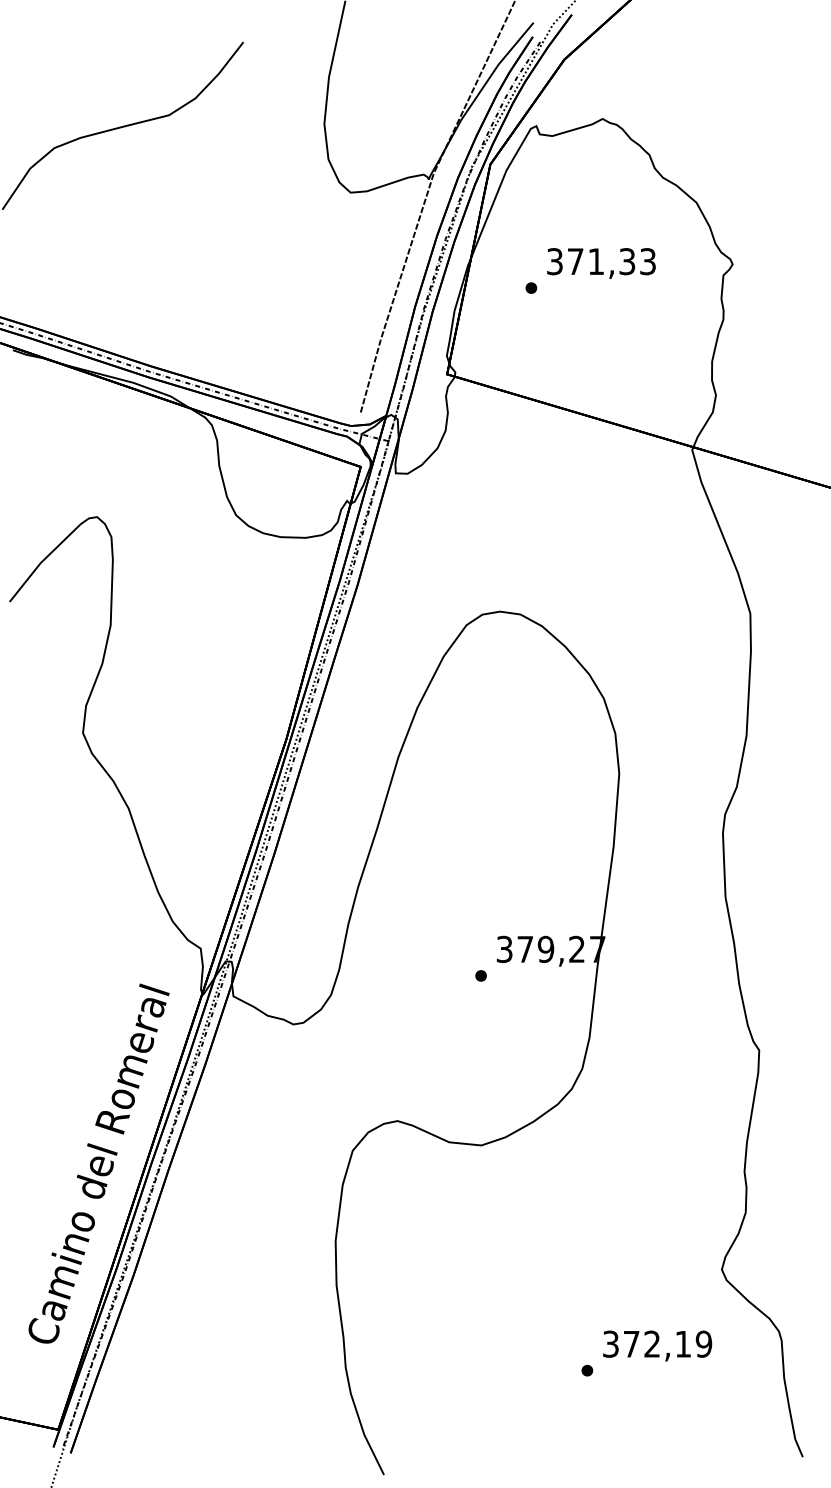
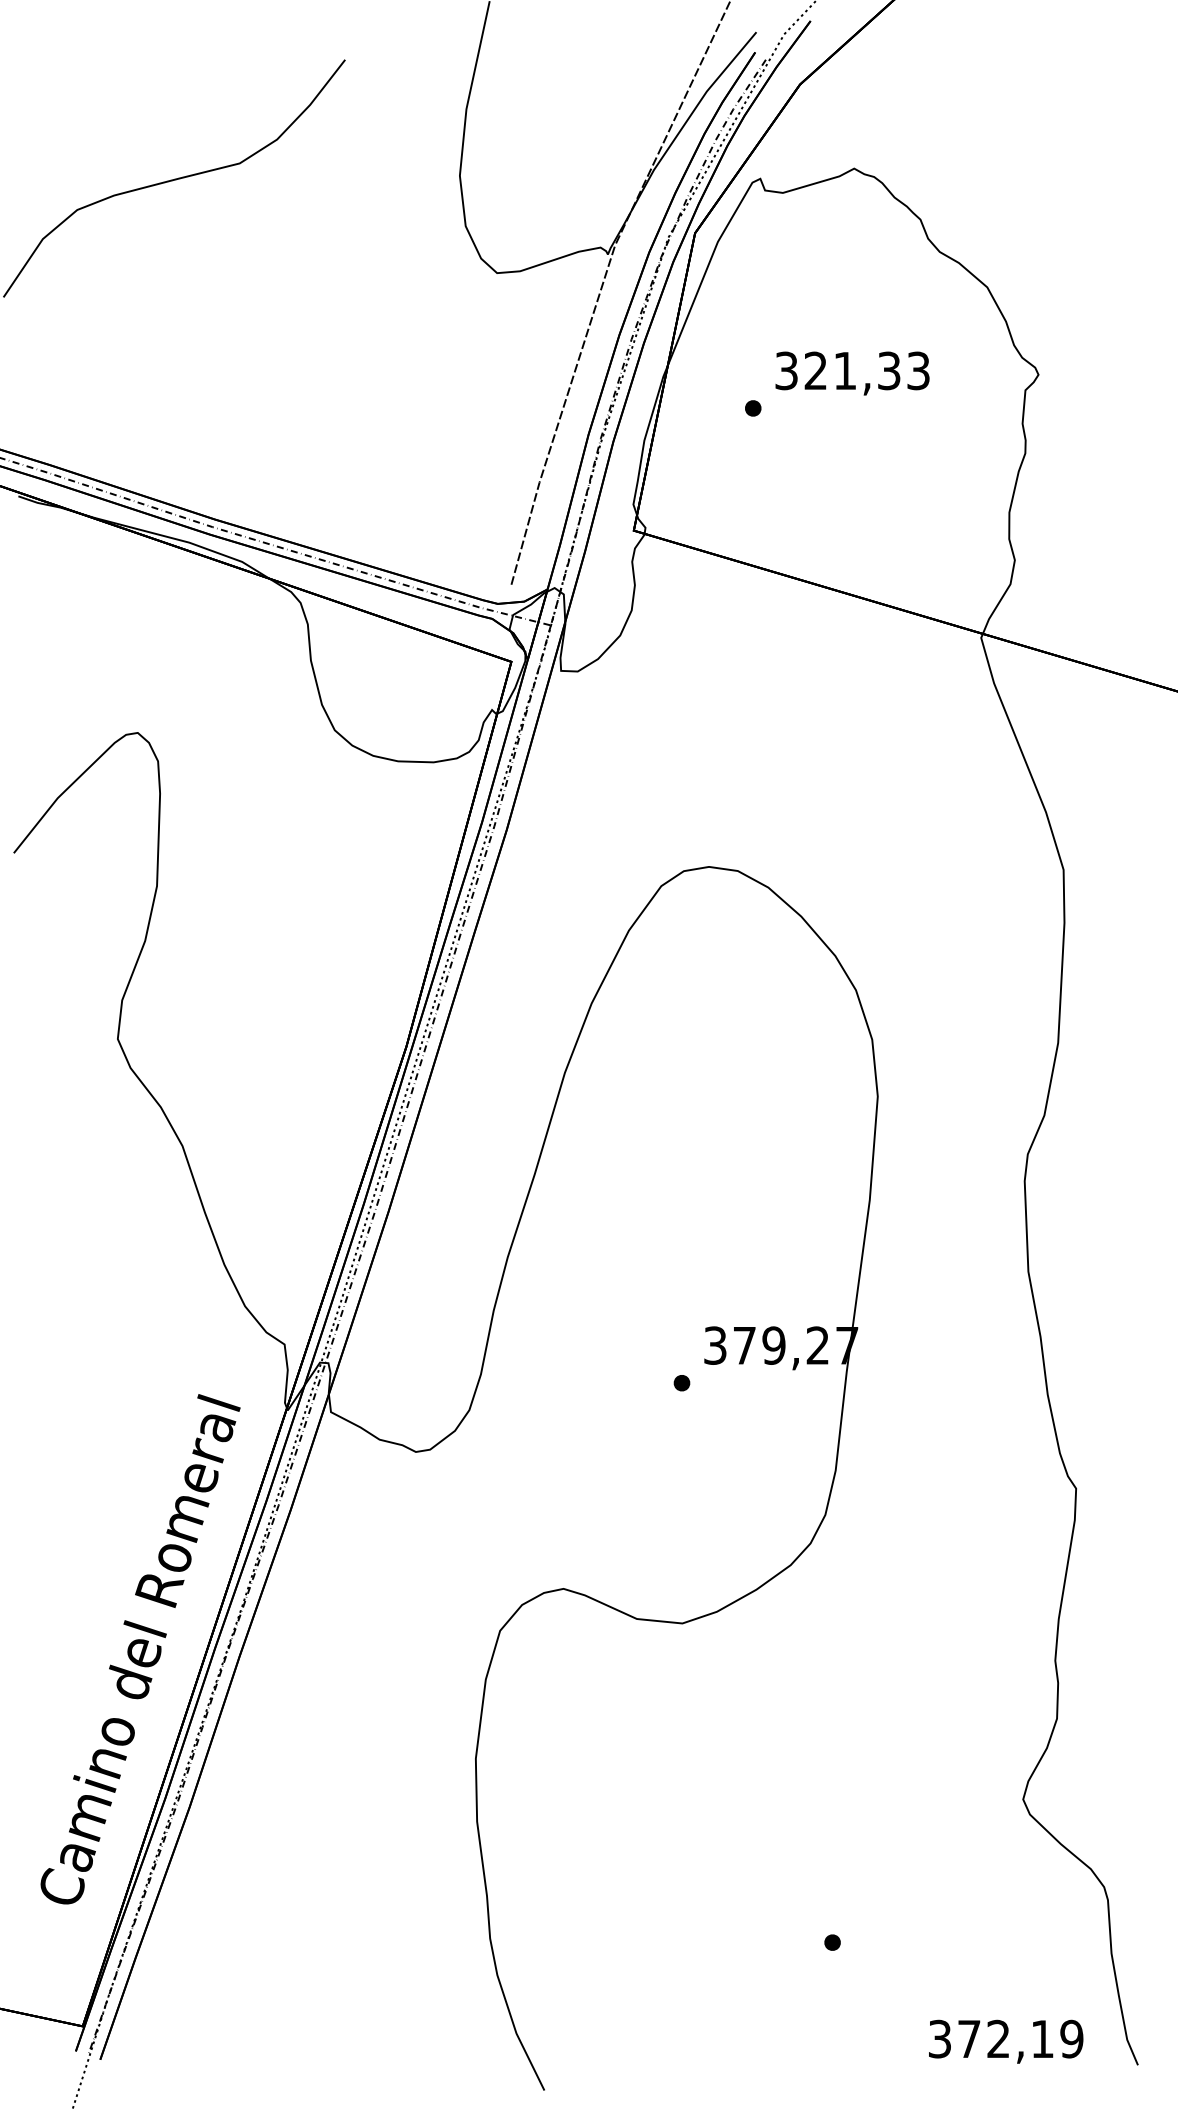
text: (575, 261) -> (815, 370), 371,33 -> 321,33
text: (657, 1345) -> (1006, 2041), moved

